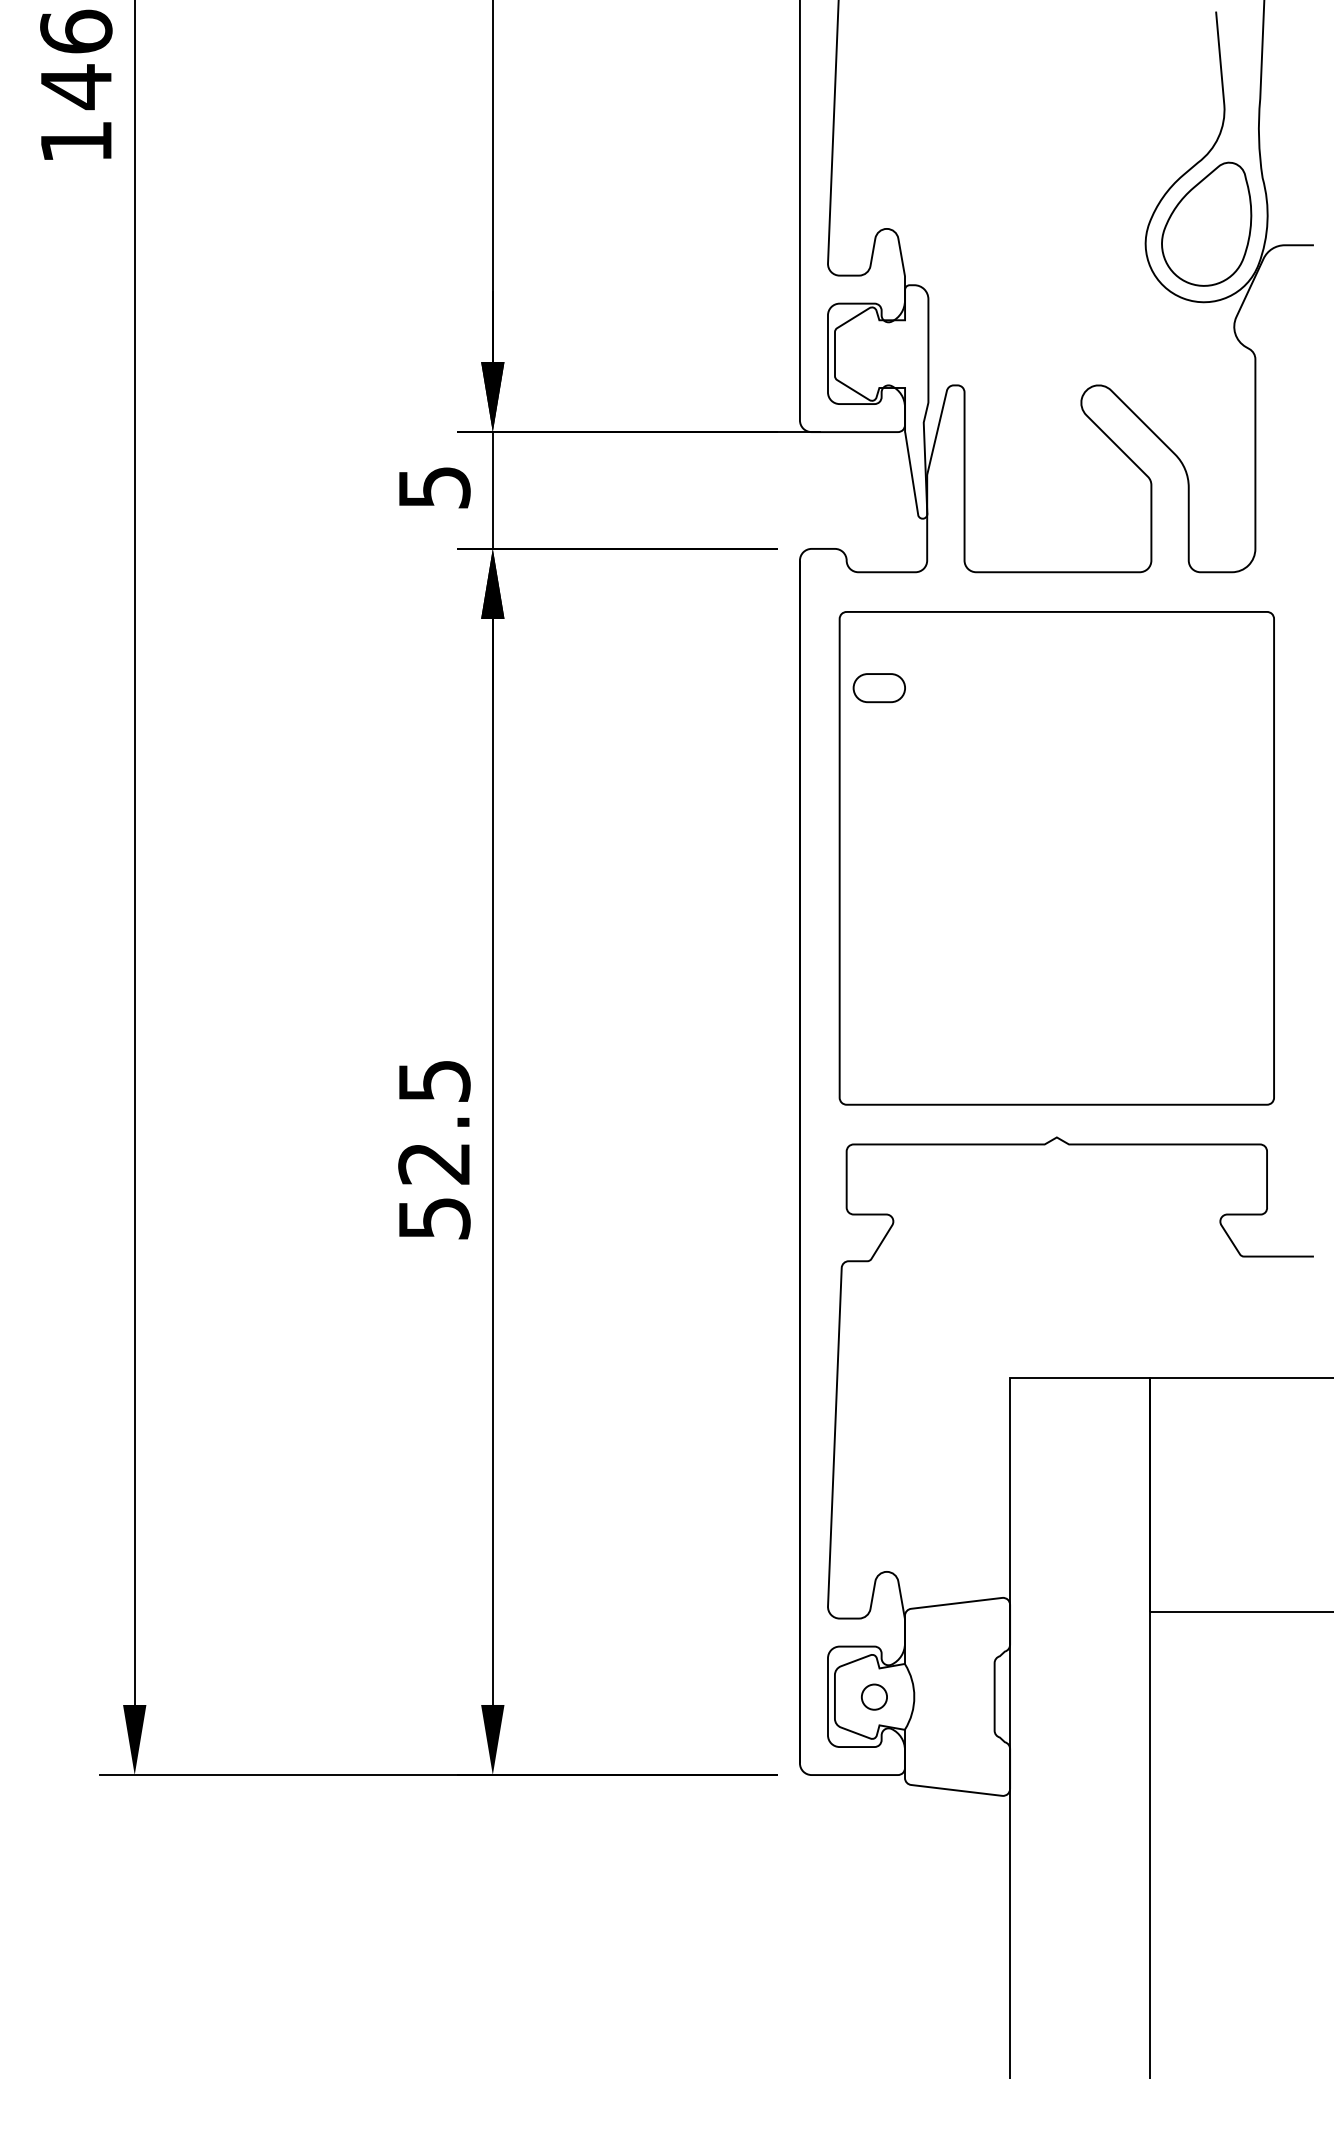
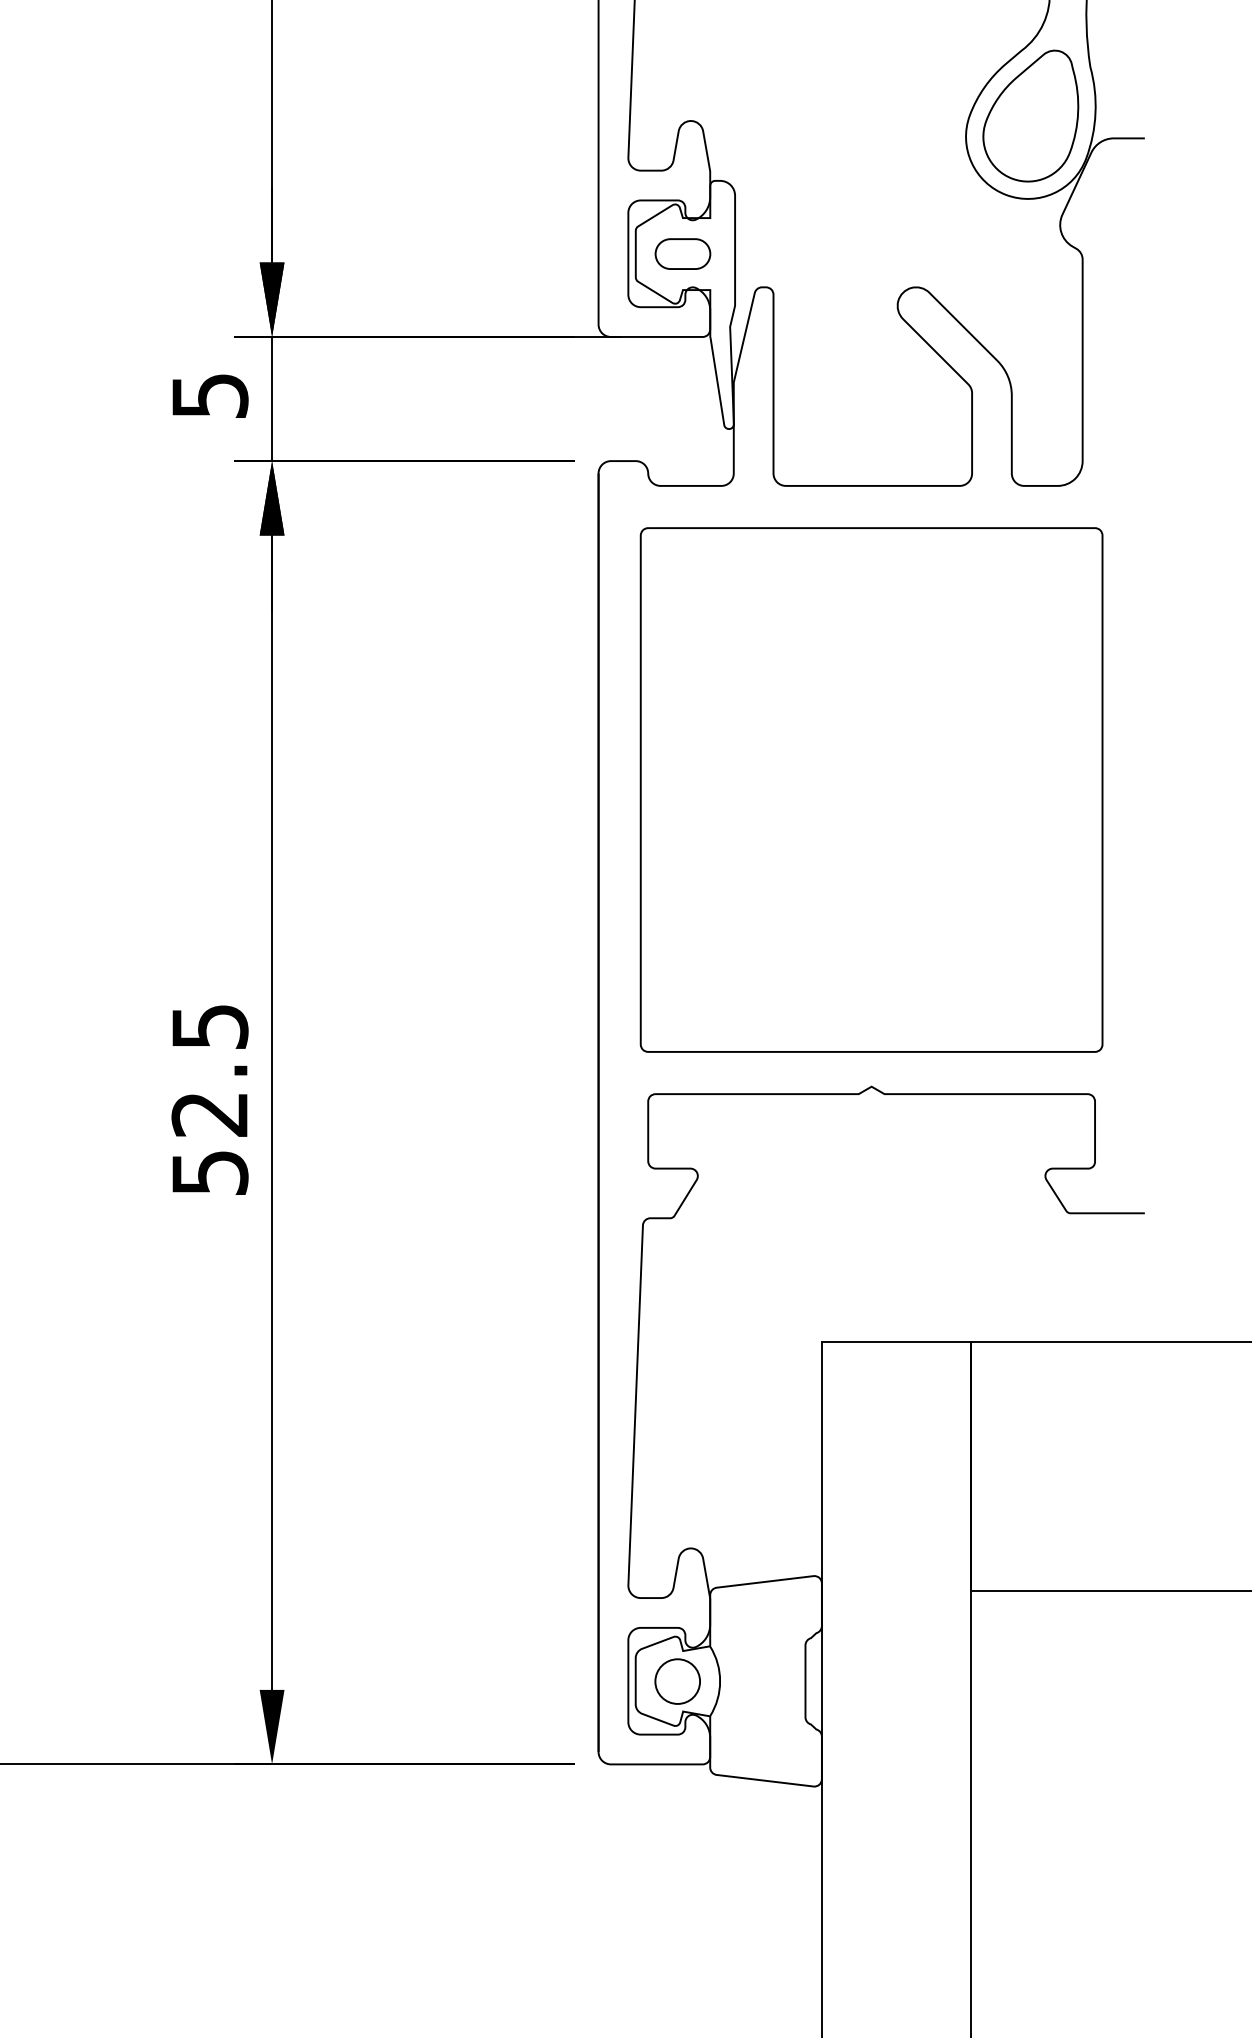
part: (878, 688) -> (682, 254), moved
circle: (874, 1697) -> (677, 1681), size x1.67

